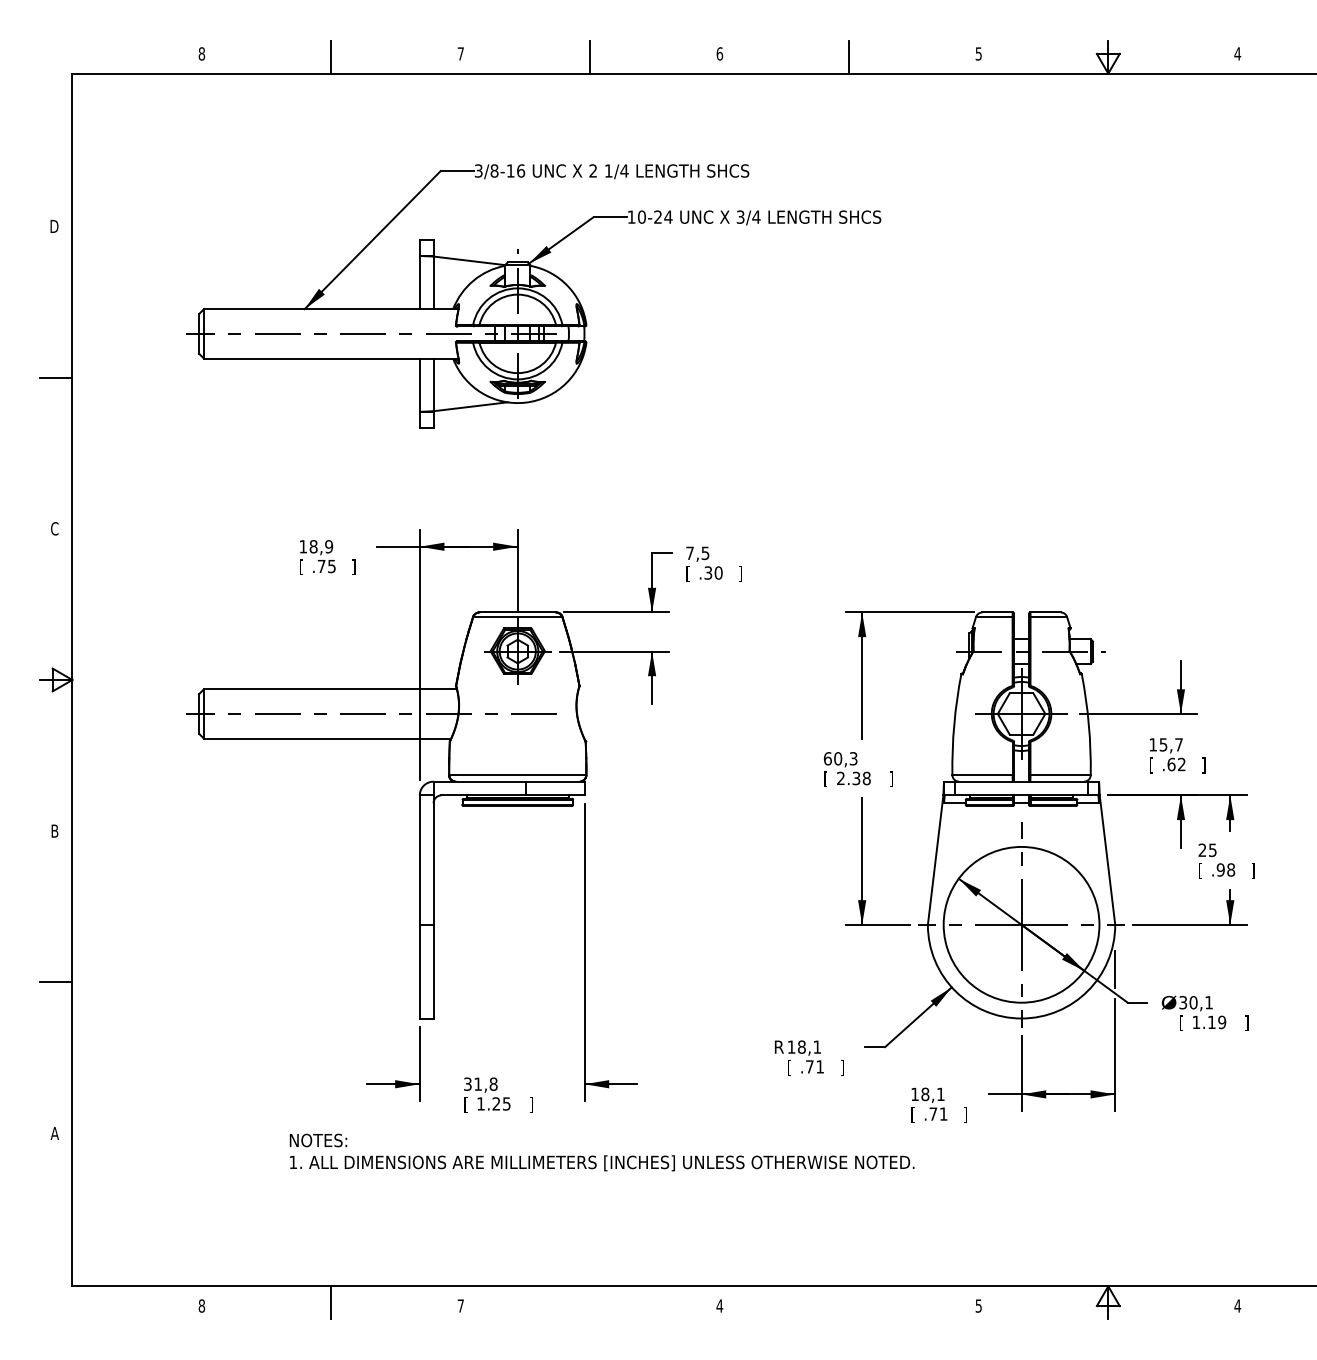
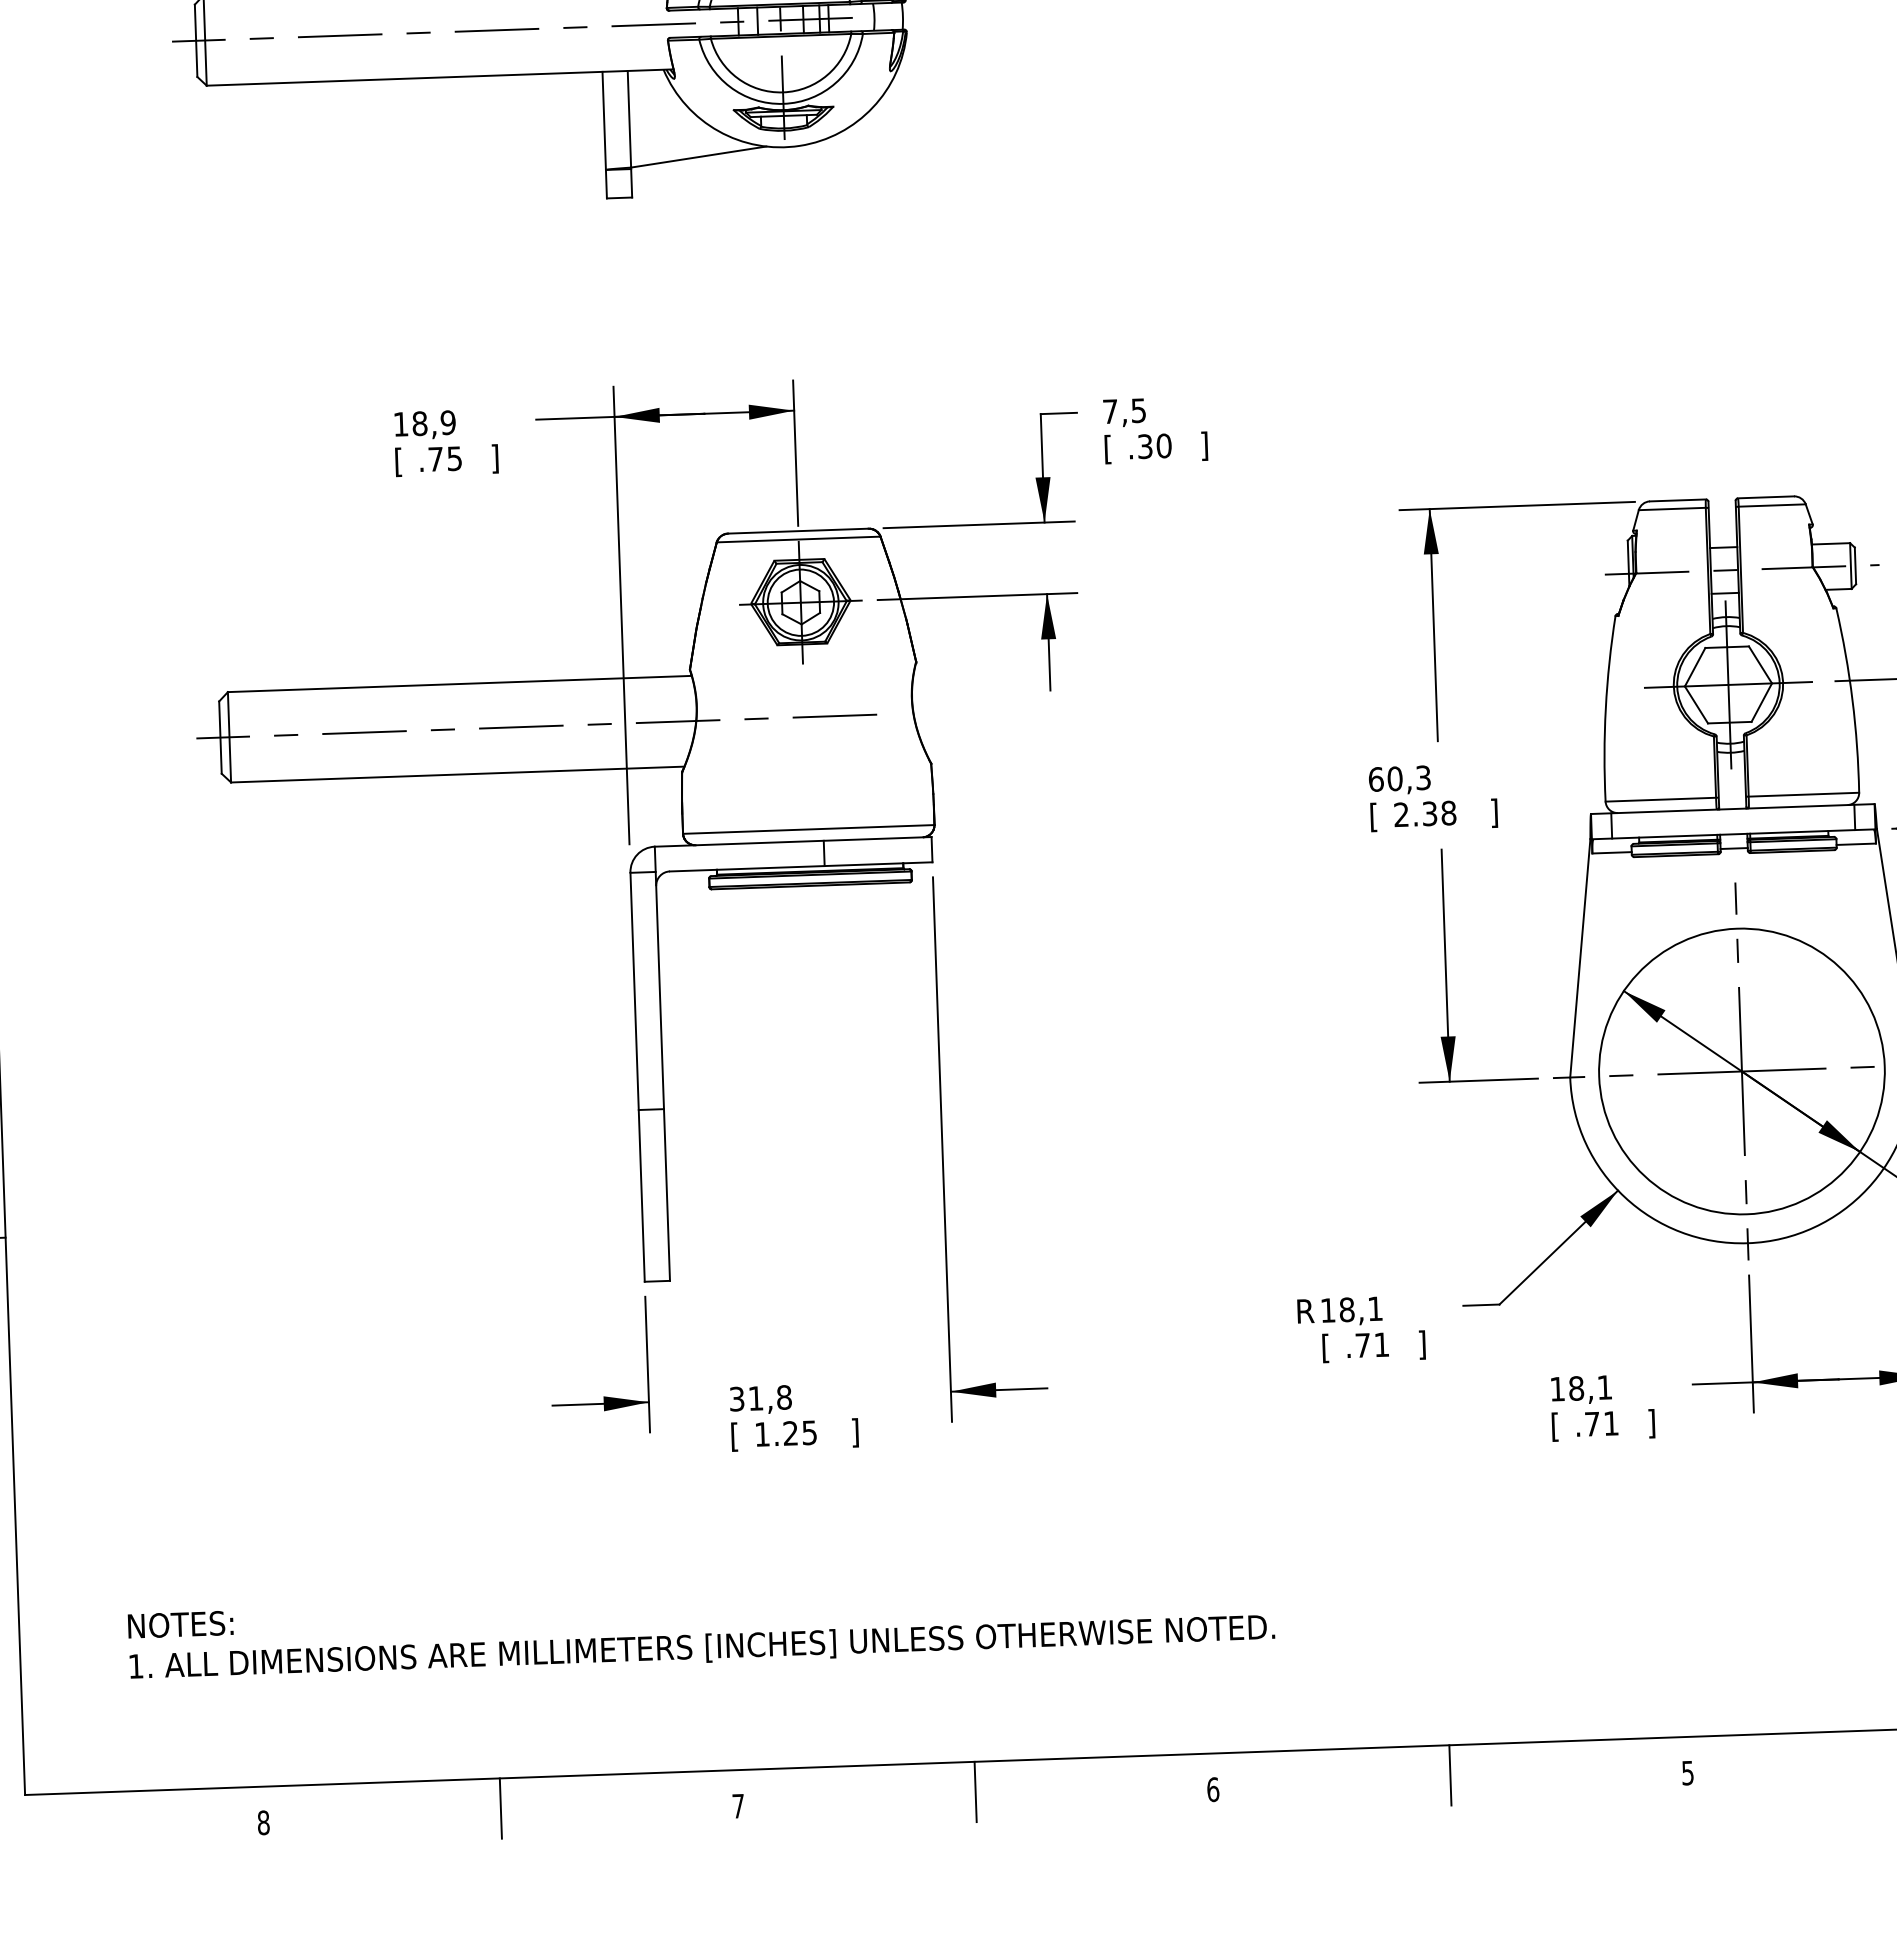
text: (601, 1152) -> (700, 1628), moved
line: (590, 1302) -> (975, 1791), added
line: (849, 1302) -> (1450, 1774), added
text: (719, 1305) -> (1212, 1788), 4 -> 6

